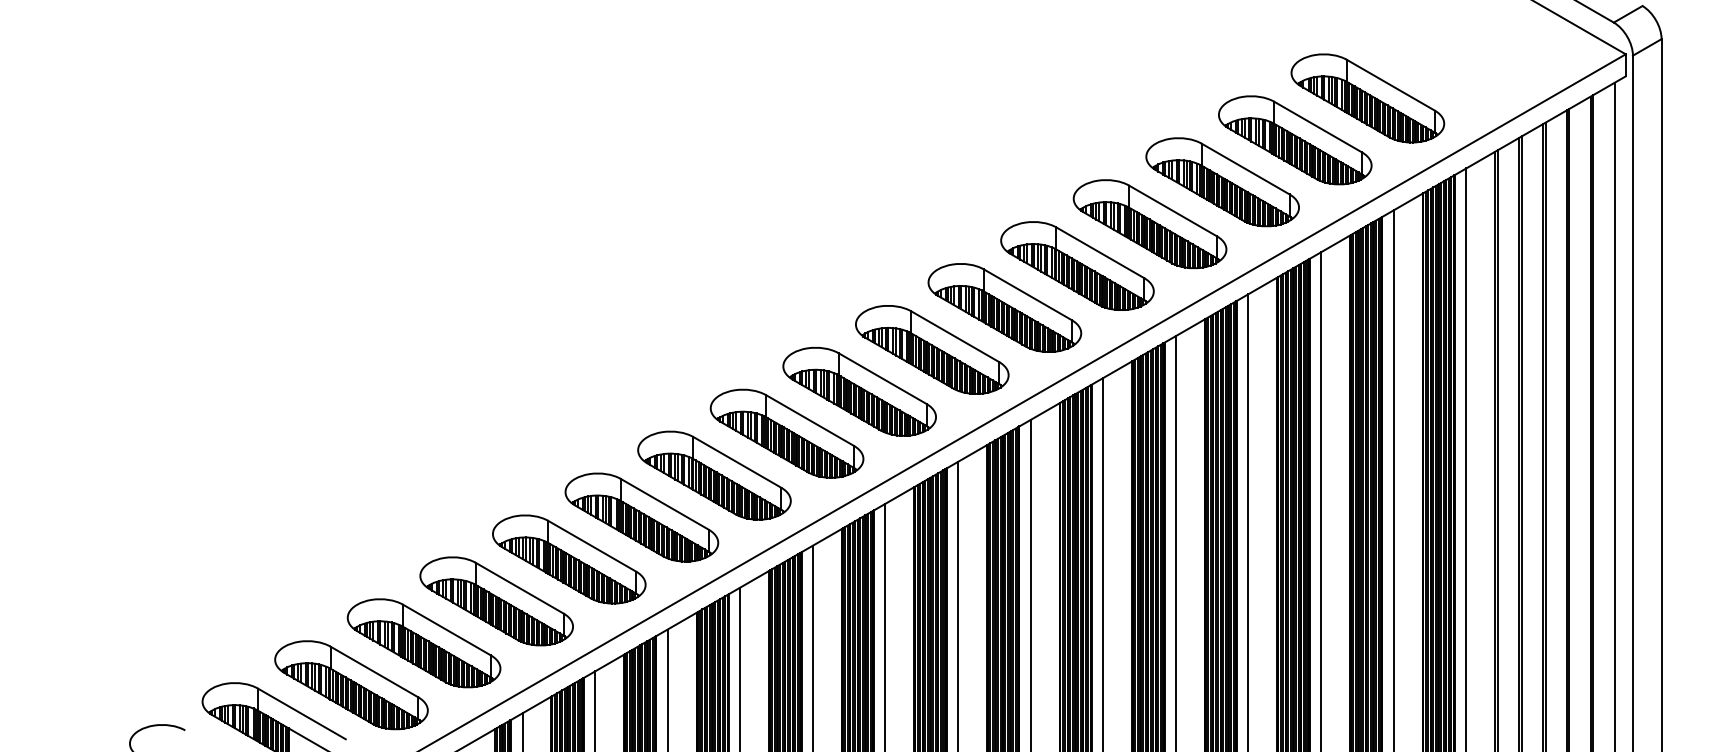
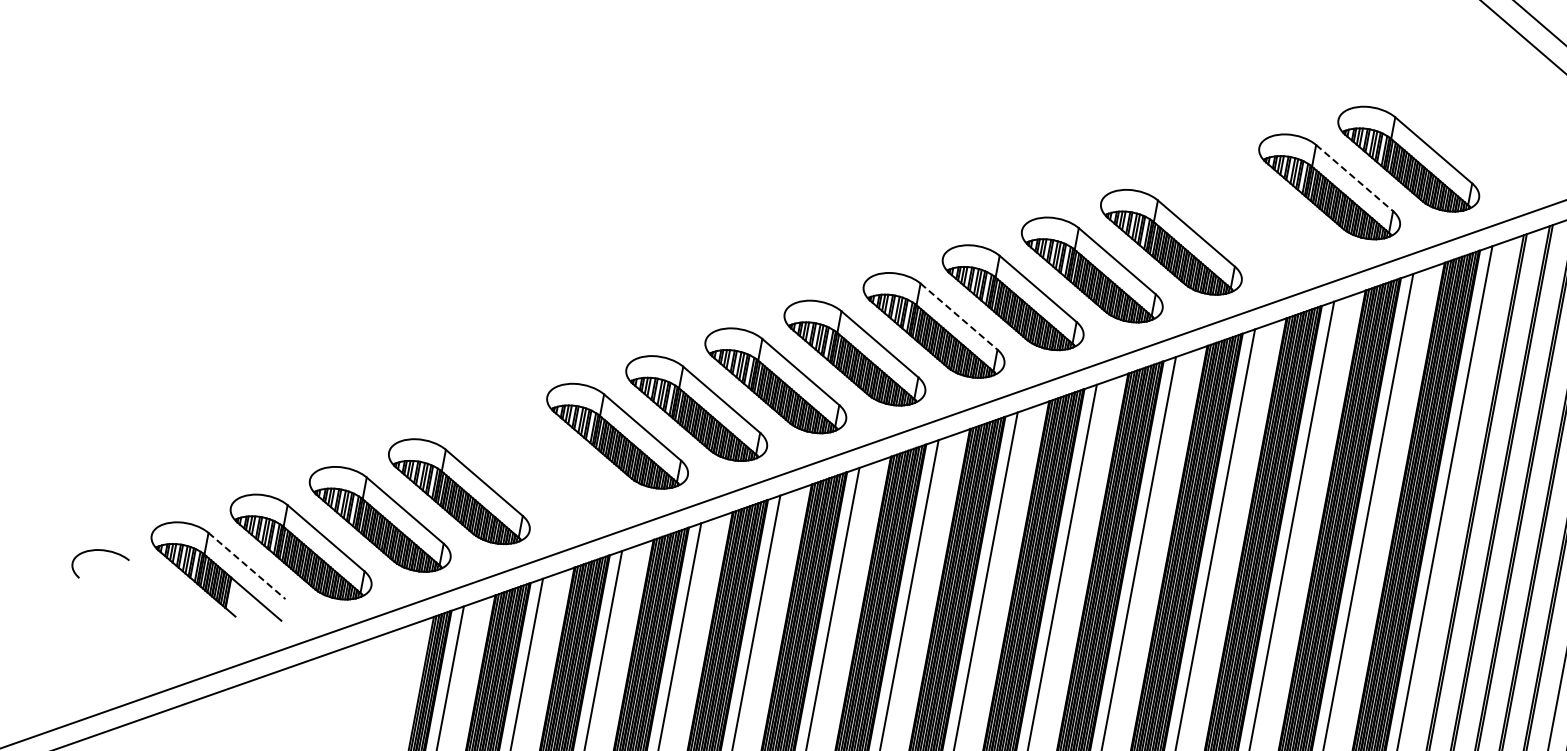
line: (1318, 127) -> (1354, 178), solid -> dashed
part: (1222, 182) -> (1250, 214), removed
line: (955, 336) -> (959, 316), solid -> dashed
part: (569, 559) -> (538, 463), removed
line: (301, 713) -> (246, 565), solid -> dashed

